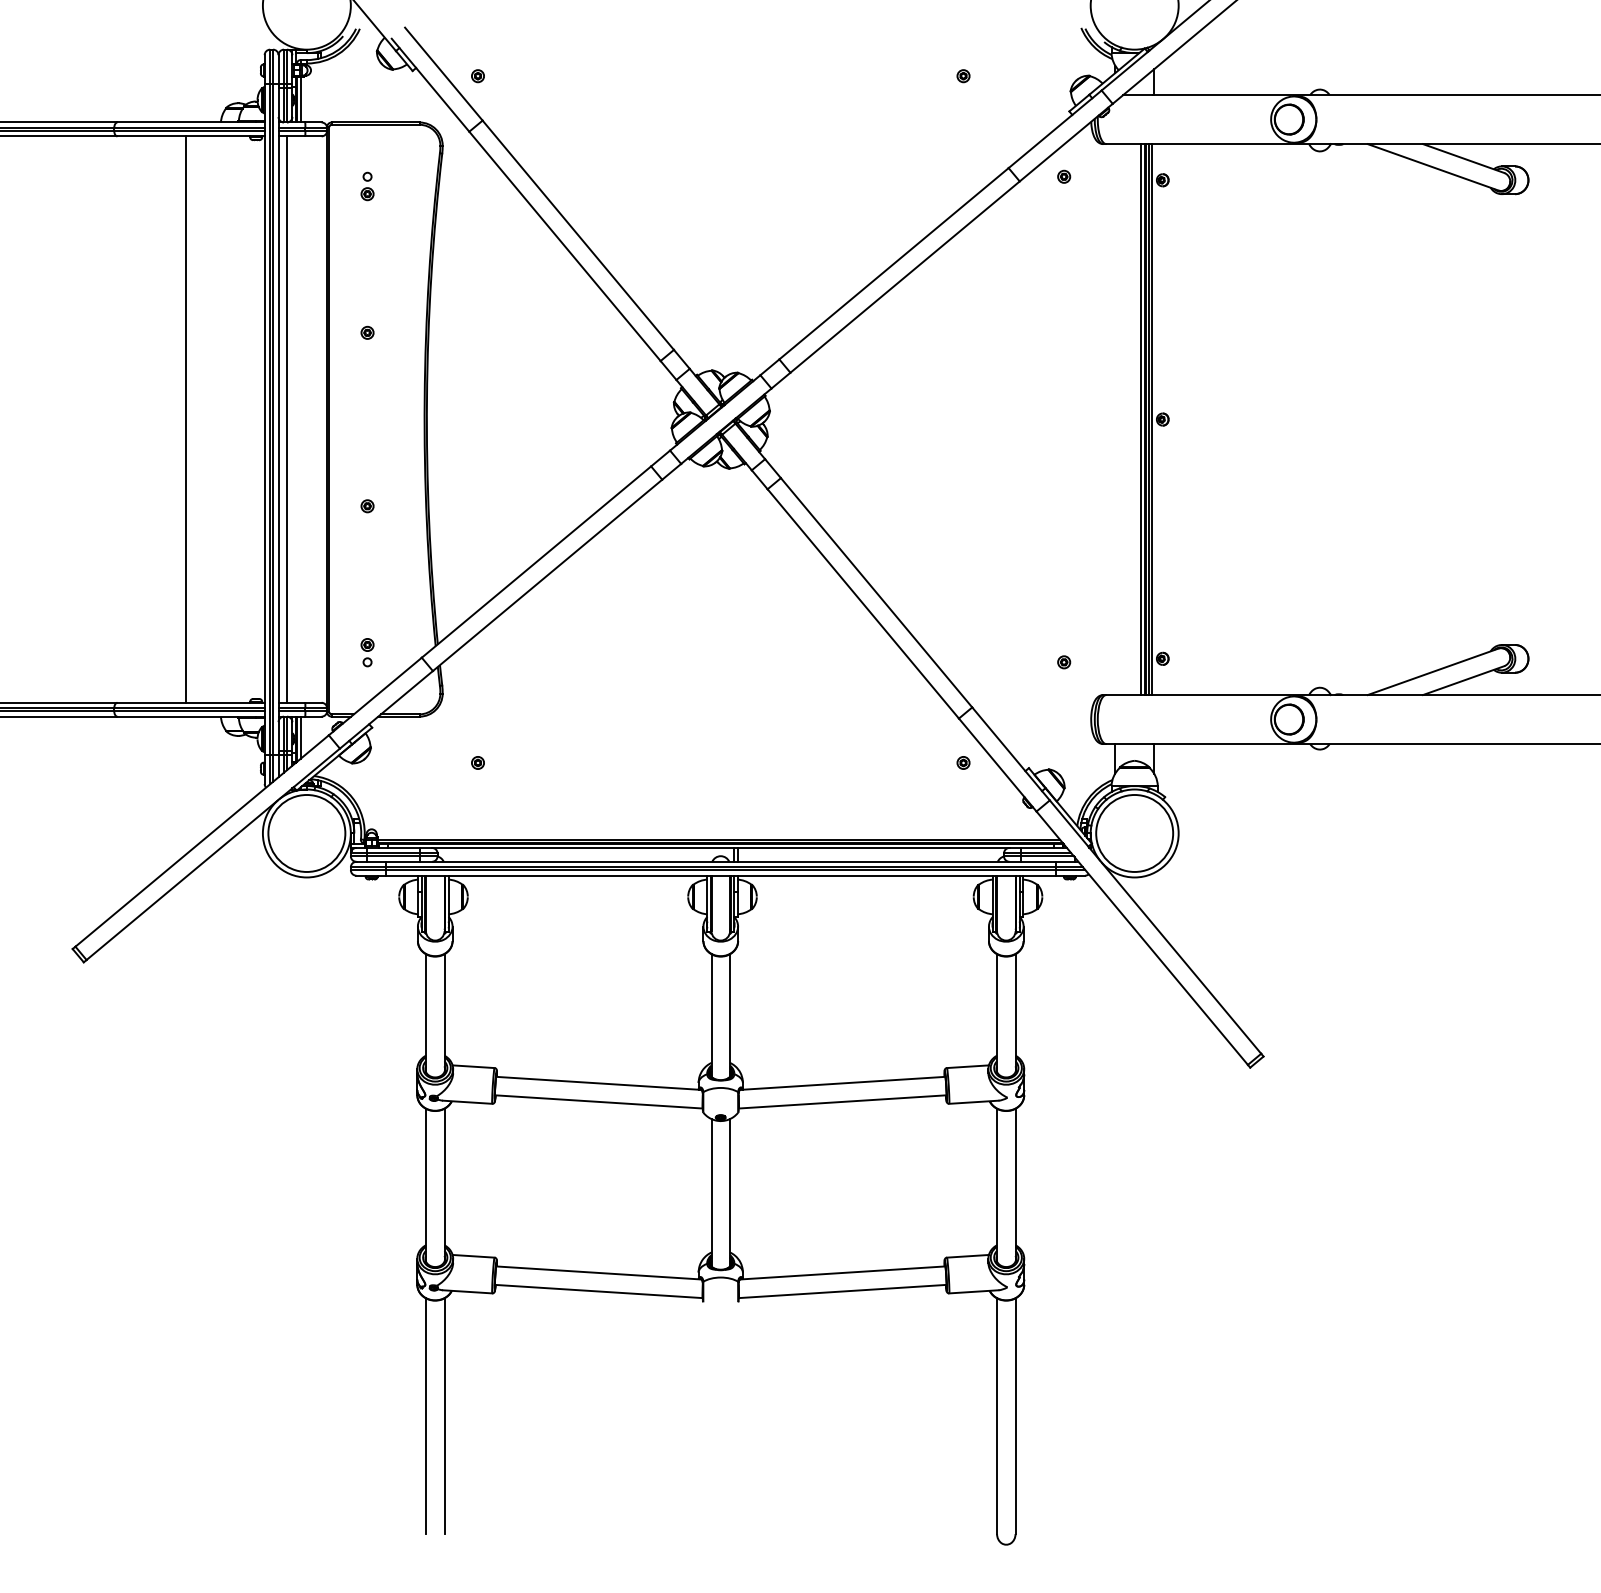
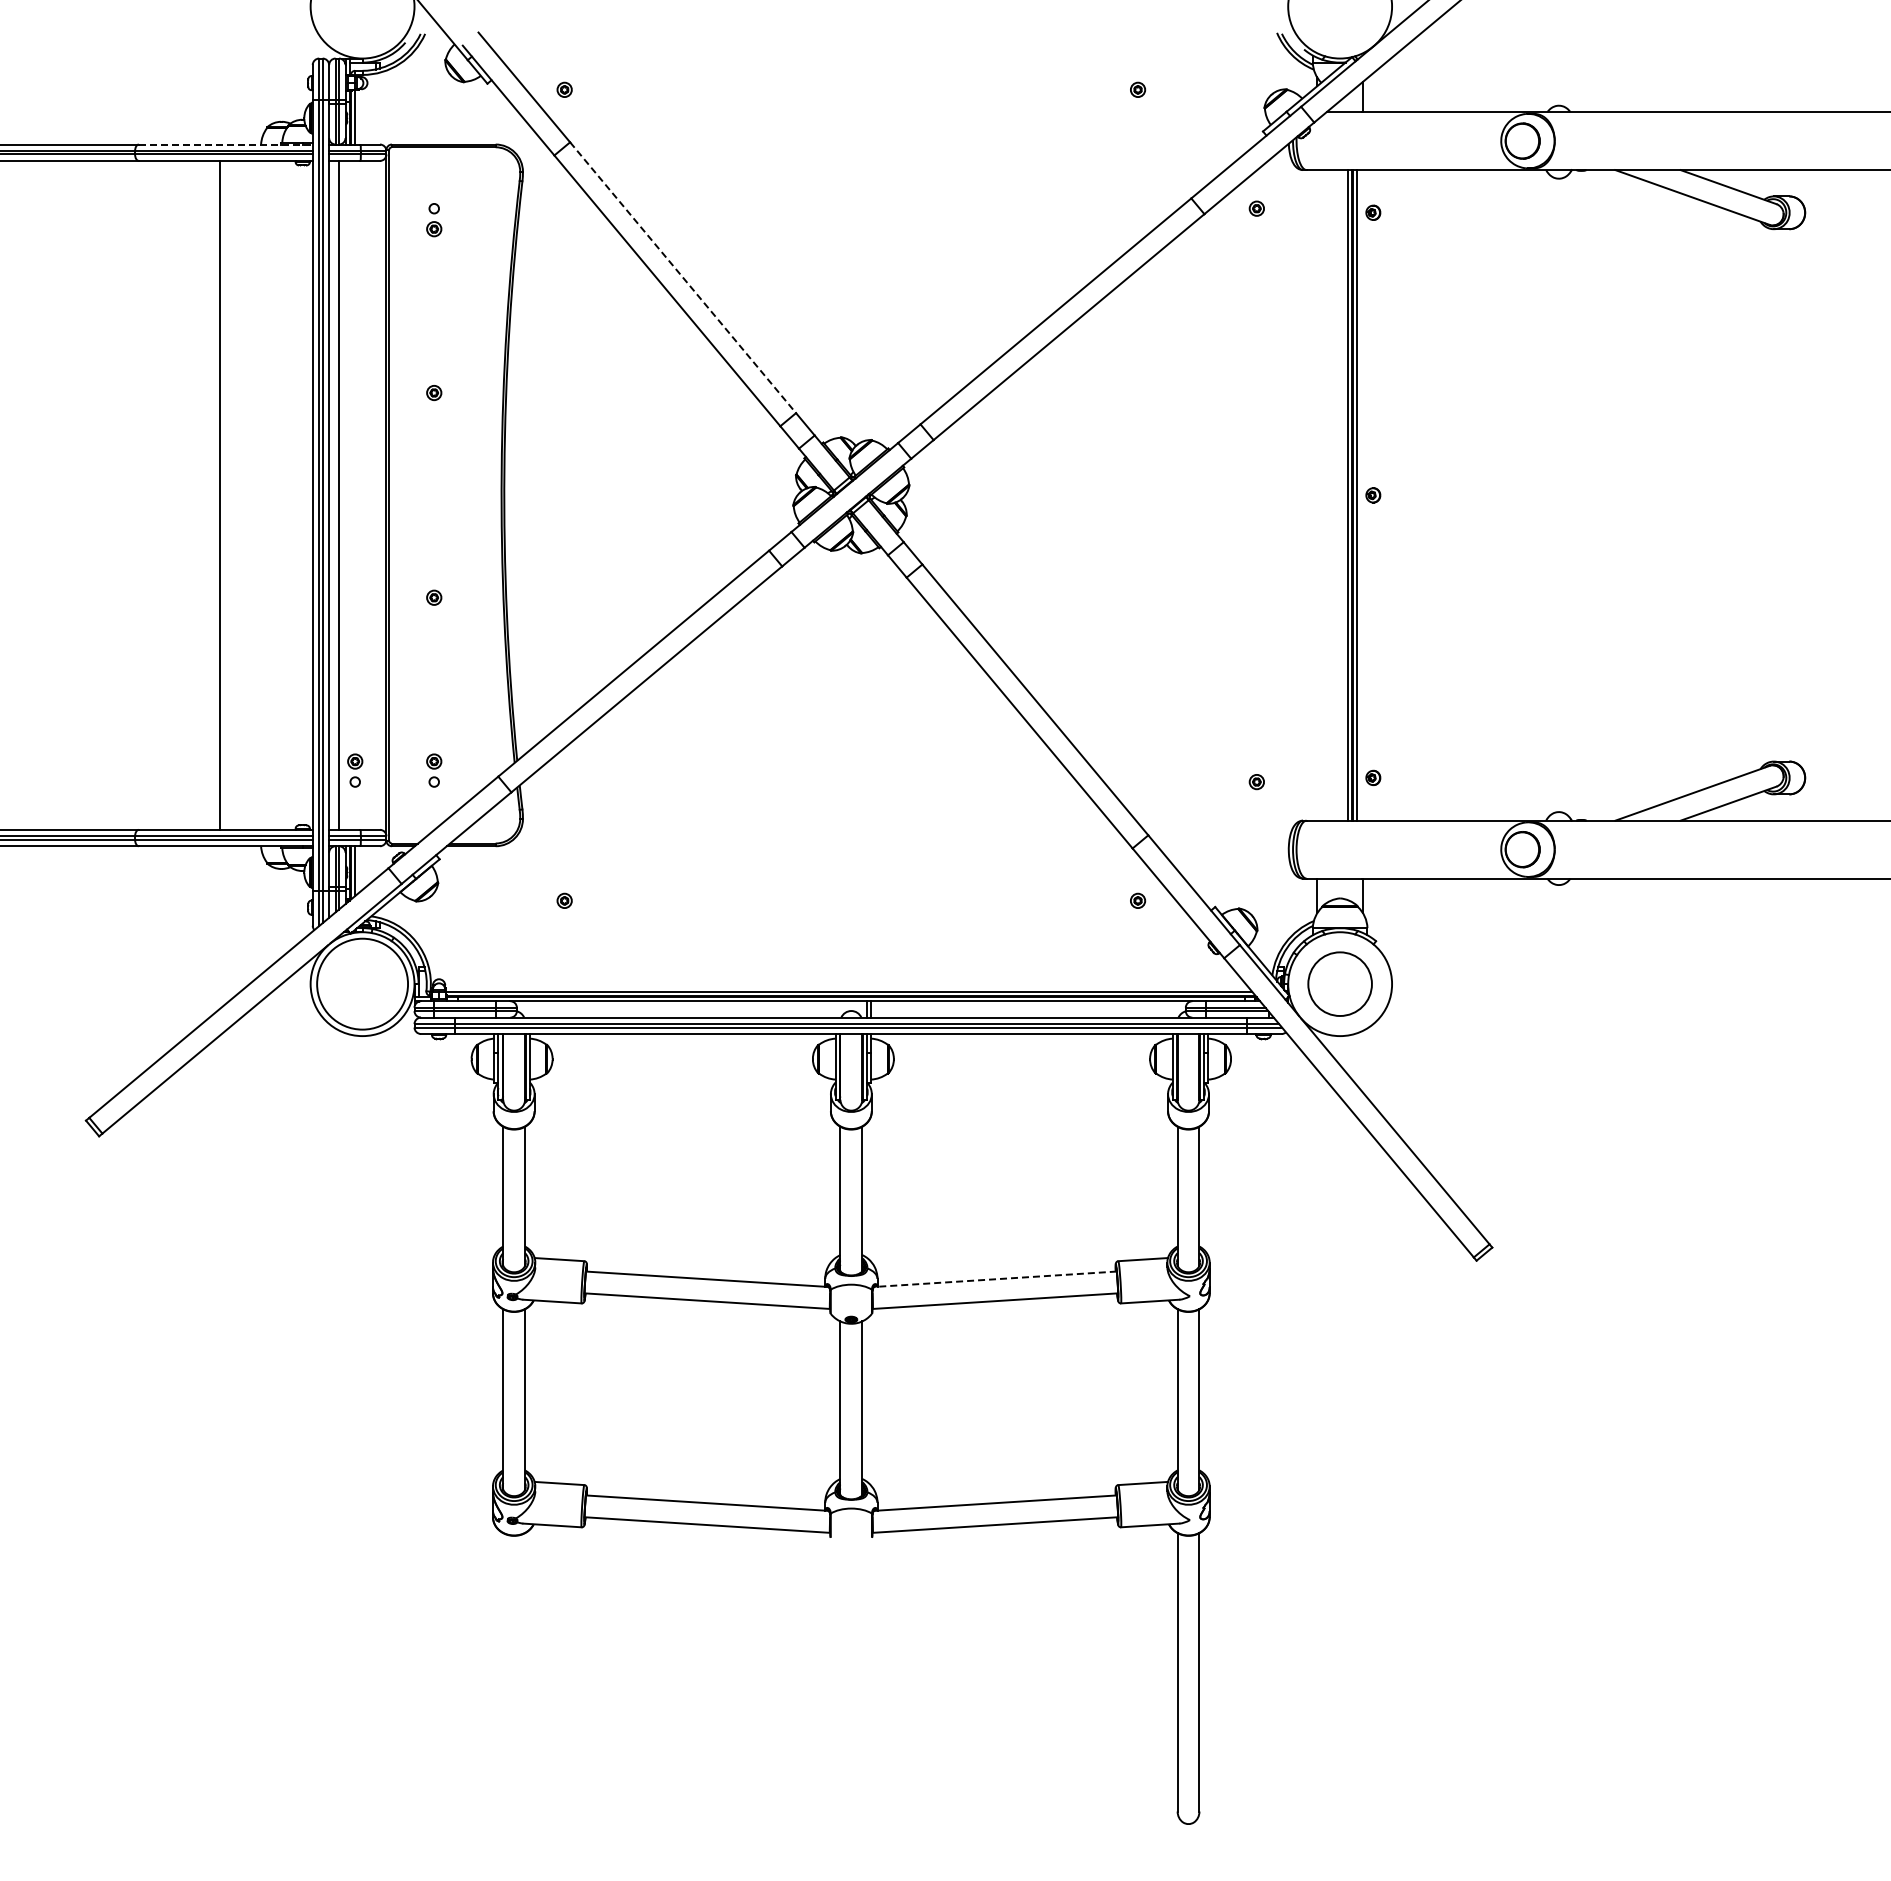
line: (190, 122) -> (225, 144), solid -> dashed
line: (578, 235) -> (683, 278), solid -> dashed
line: (1151, 419) -> (1360, 495), removed
part: (300, 652) -> (355, 770), added
circle: (1134, 832) -> (1339, 983), size x0.7
line: (842, 1083) -> (995, 1279), solid -> dashed
line: (426, 1416) -> (503, 1672), removed
line: (444, 1416) -> (525, 1672), removed

